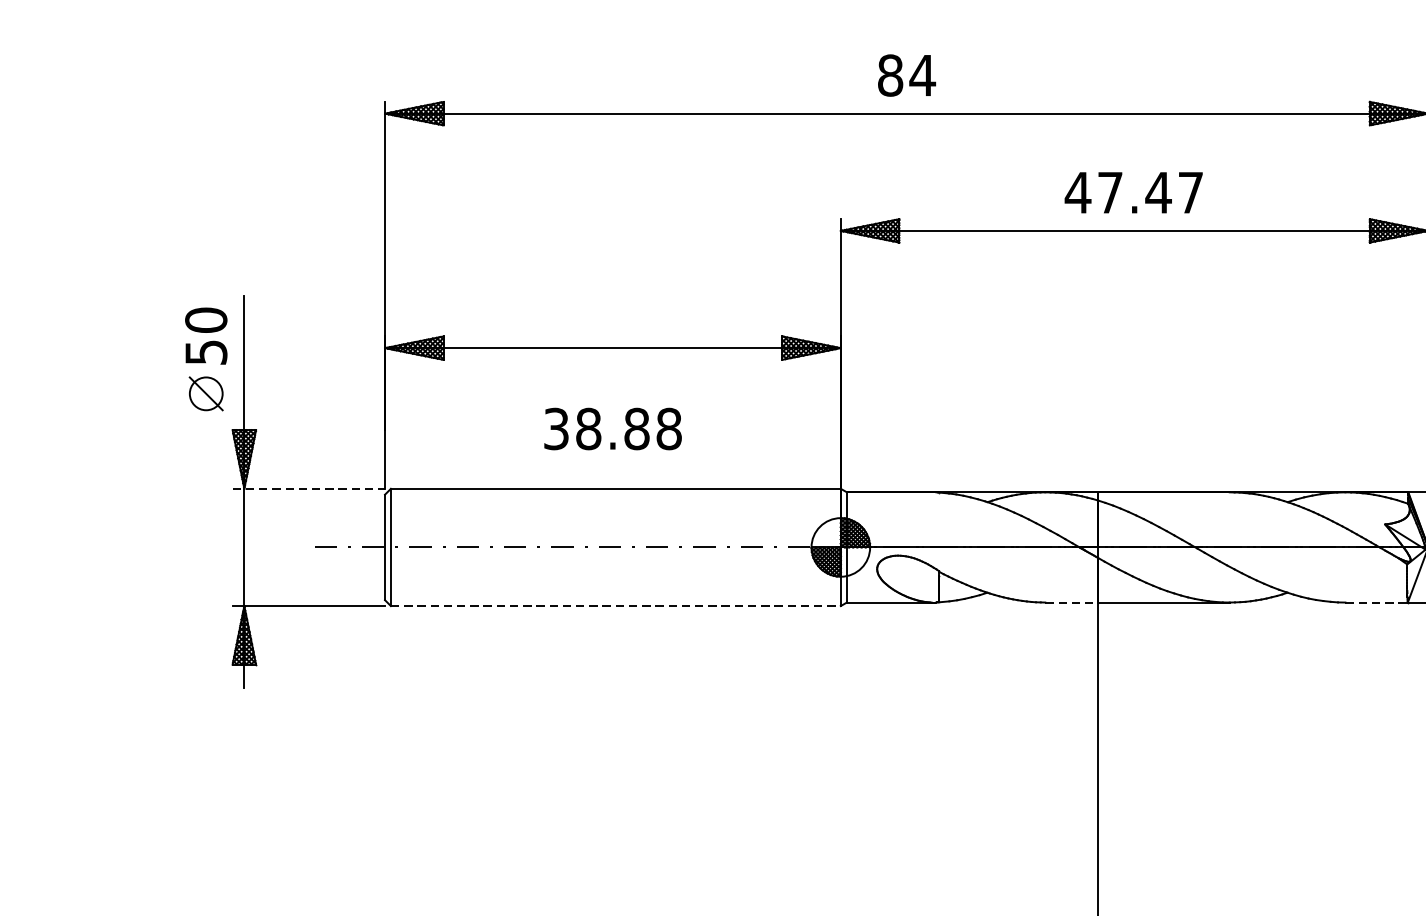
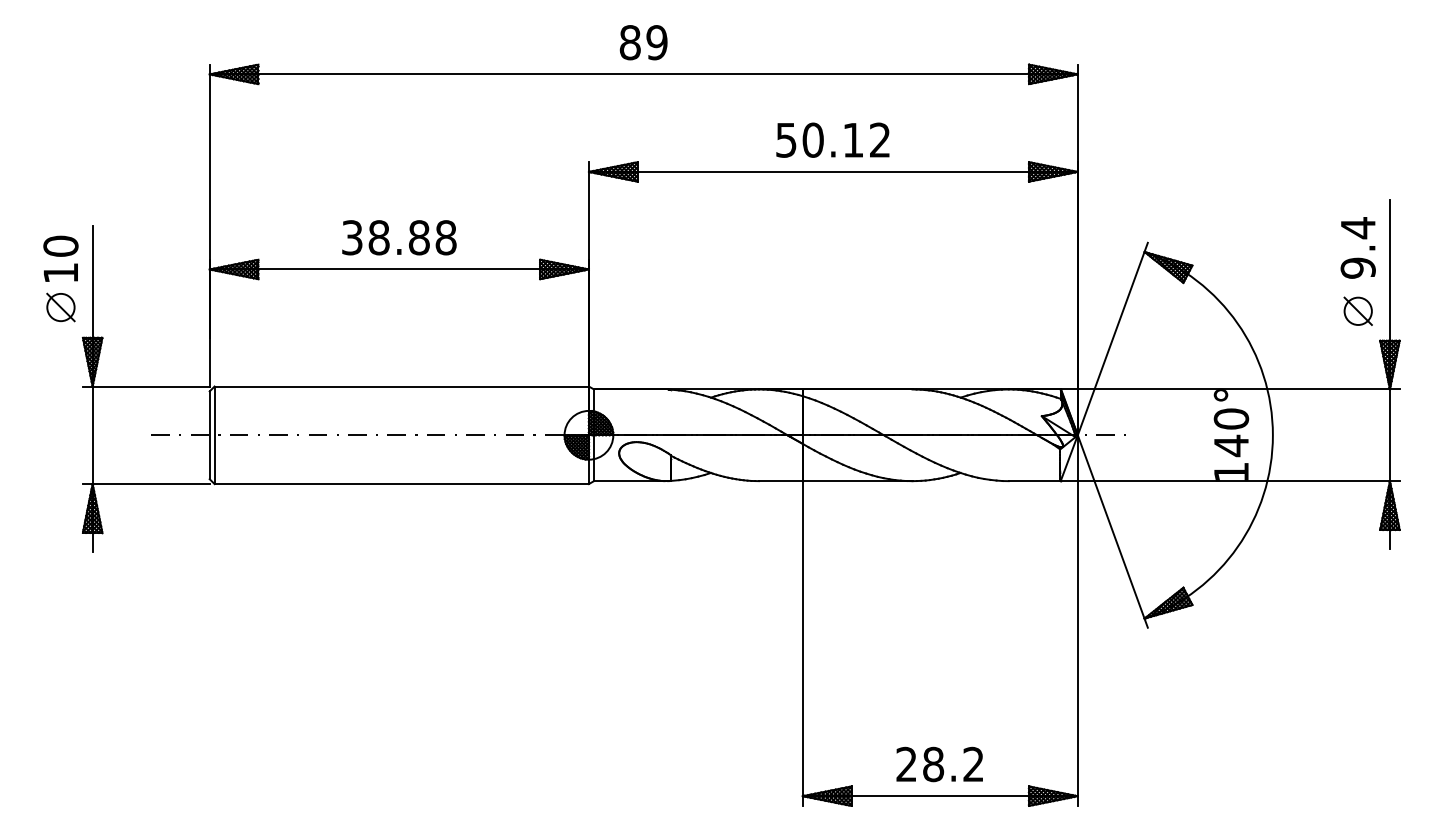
text: (922, 75) -> (656, 42), 84 -> 89
text: (1133, 191) -> (832, 139), 47.47 -> 50.12
text: (205, 352) -> (60, 273), 50 -> 10
text: (613, 428) -> (399, 237), moved
line: (309, 488) -> (146, 386), dashed -> solid
line: (1071, 602) -> (780, 481), dashed -> solid
line: (1376, 602) -> (1034, 481), dashed -> solid
line: (616, 606) -> (402, 484), dashed -> solid

